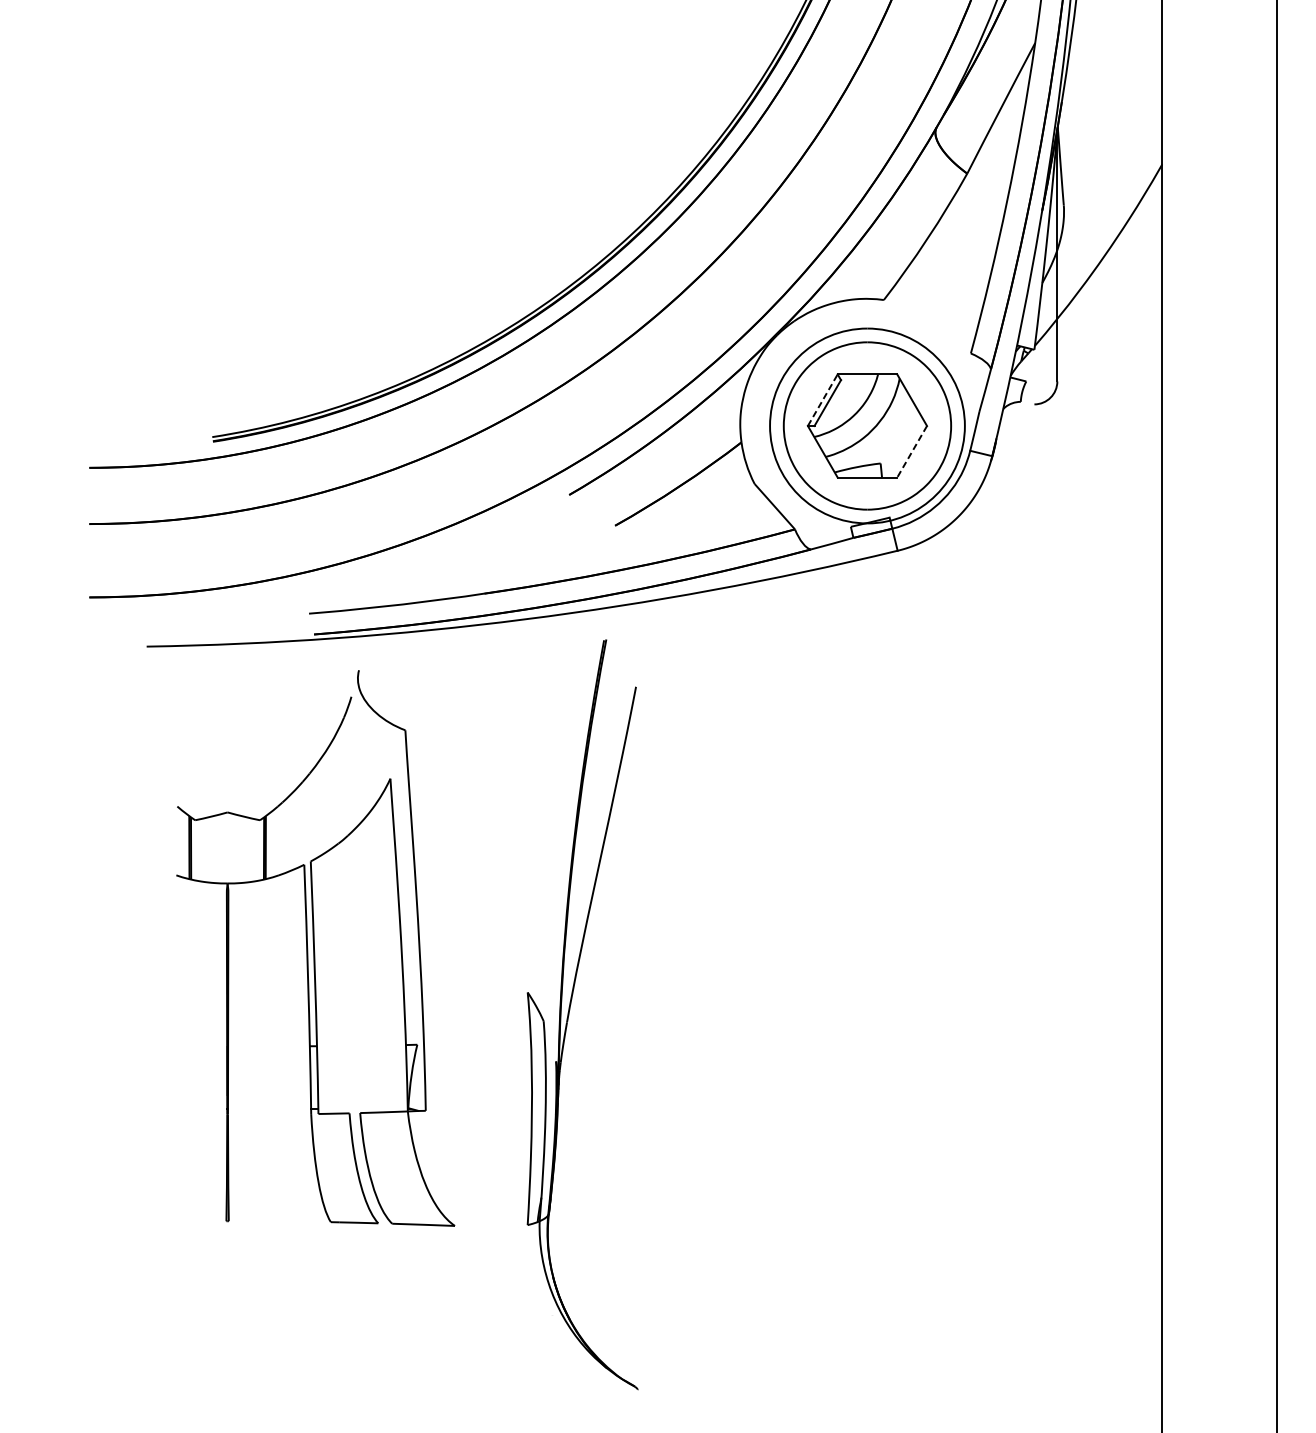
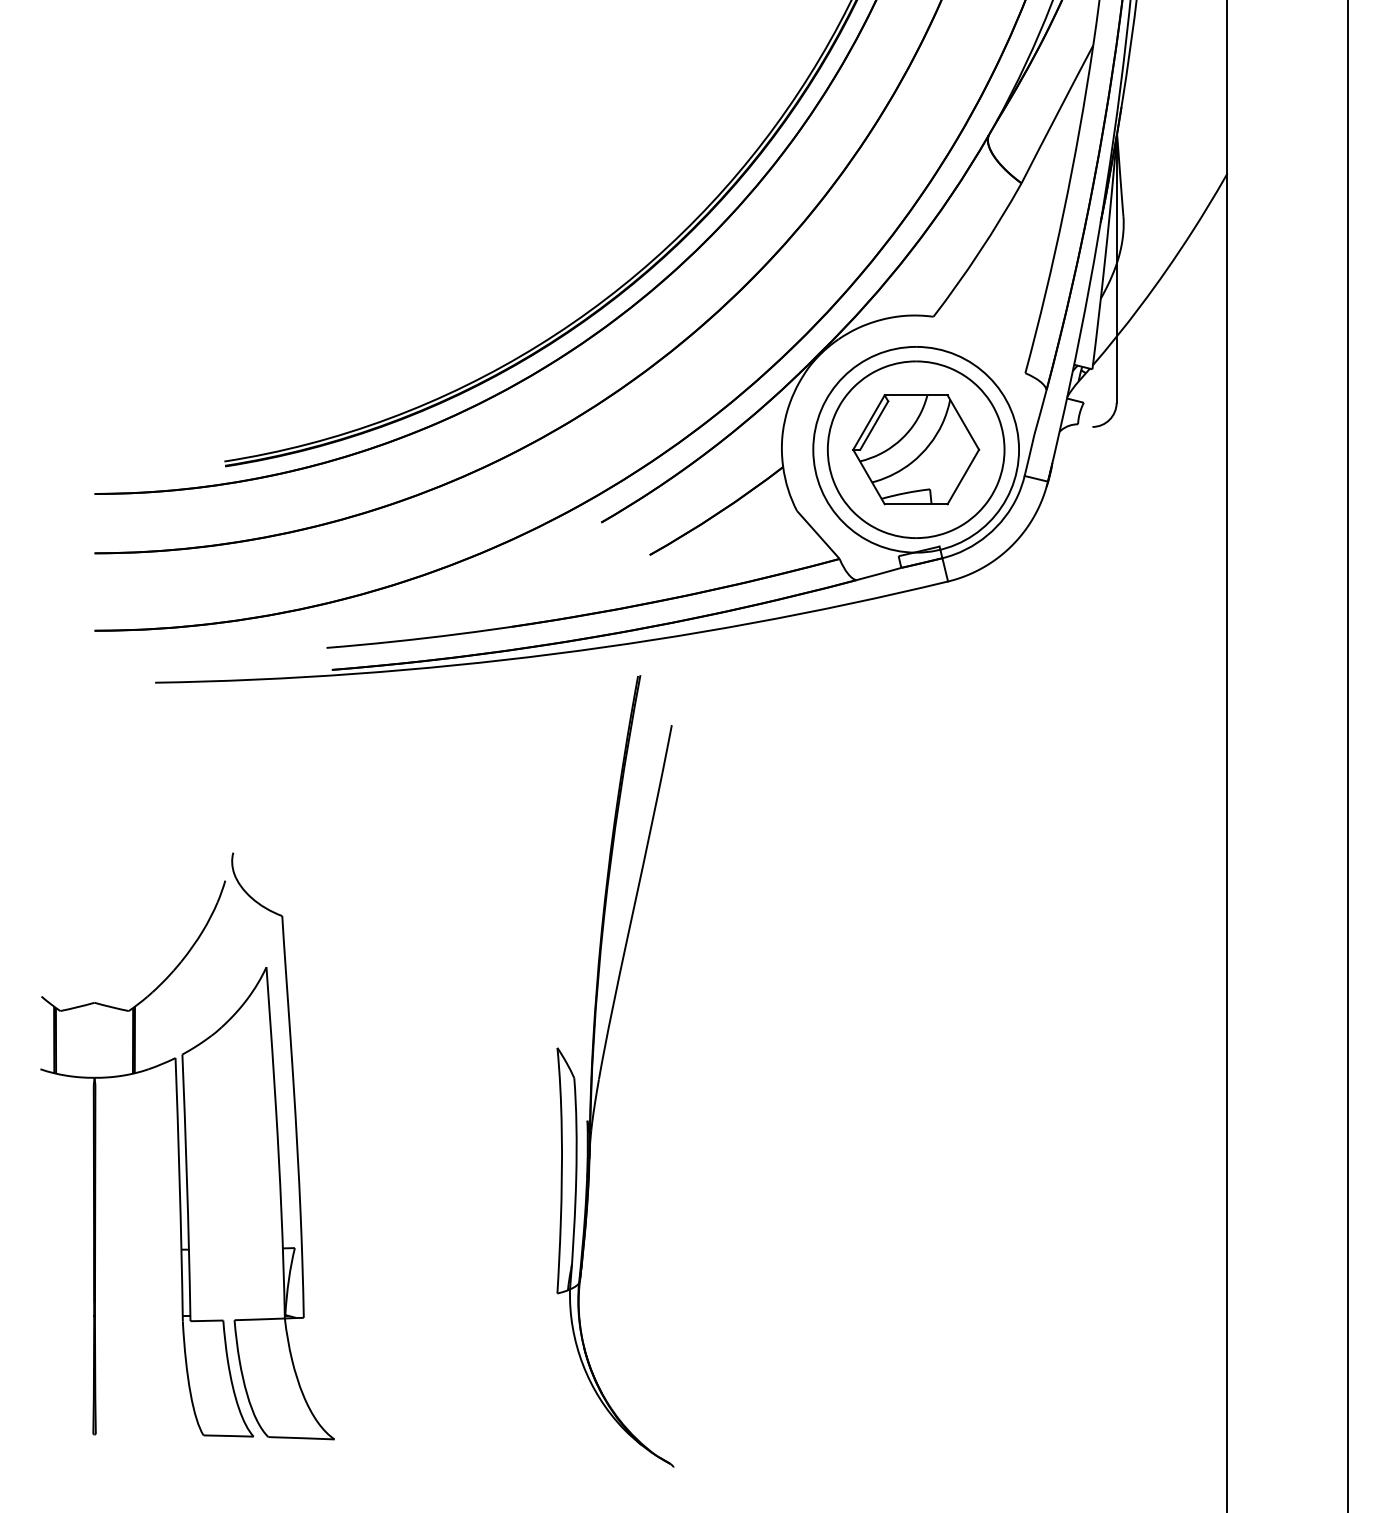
line: (823, 400) -> (869, 422), dashed -> solid
line: (912, 452) -> (963, 477), dashed -> solid
part: (315, 948) -> (187, 1146), moved

